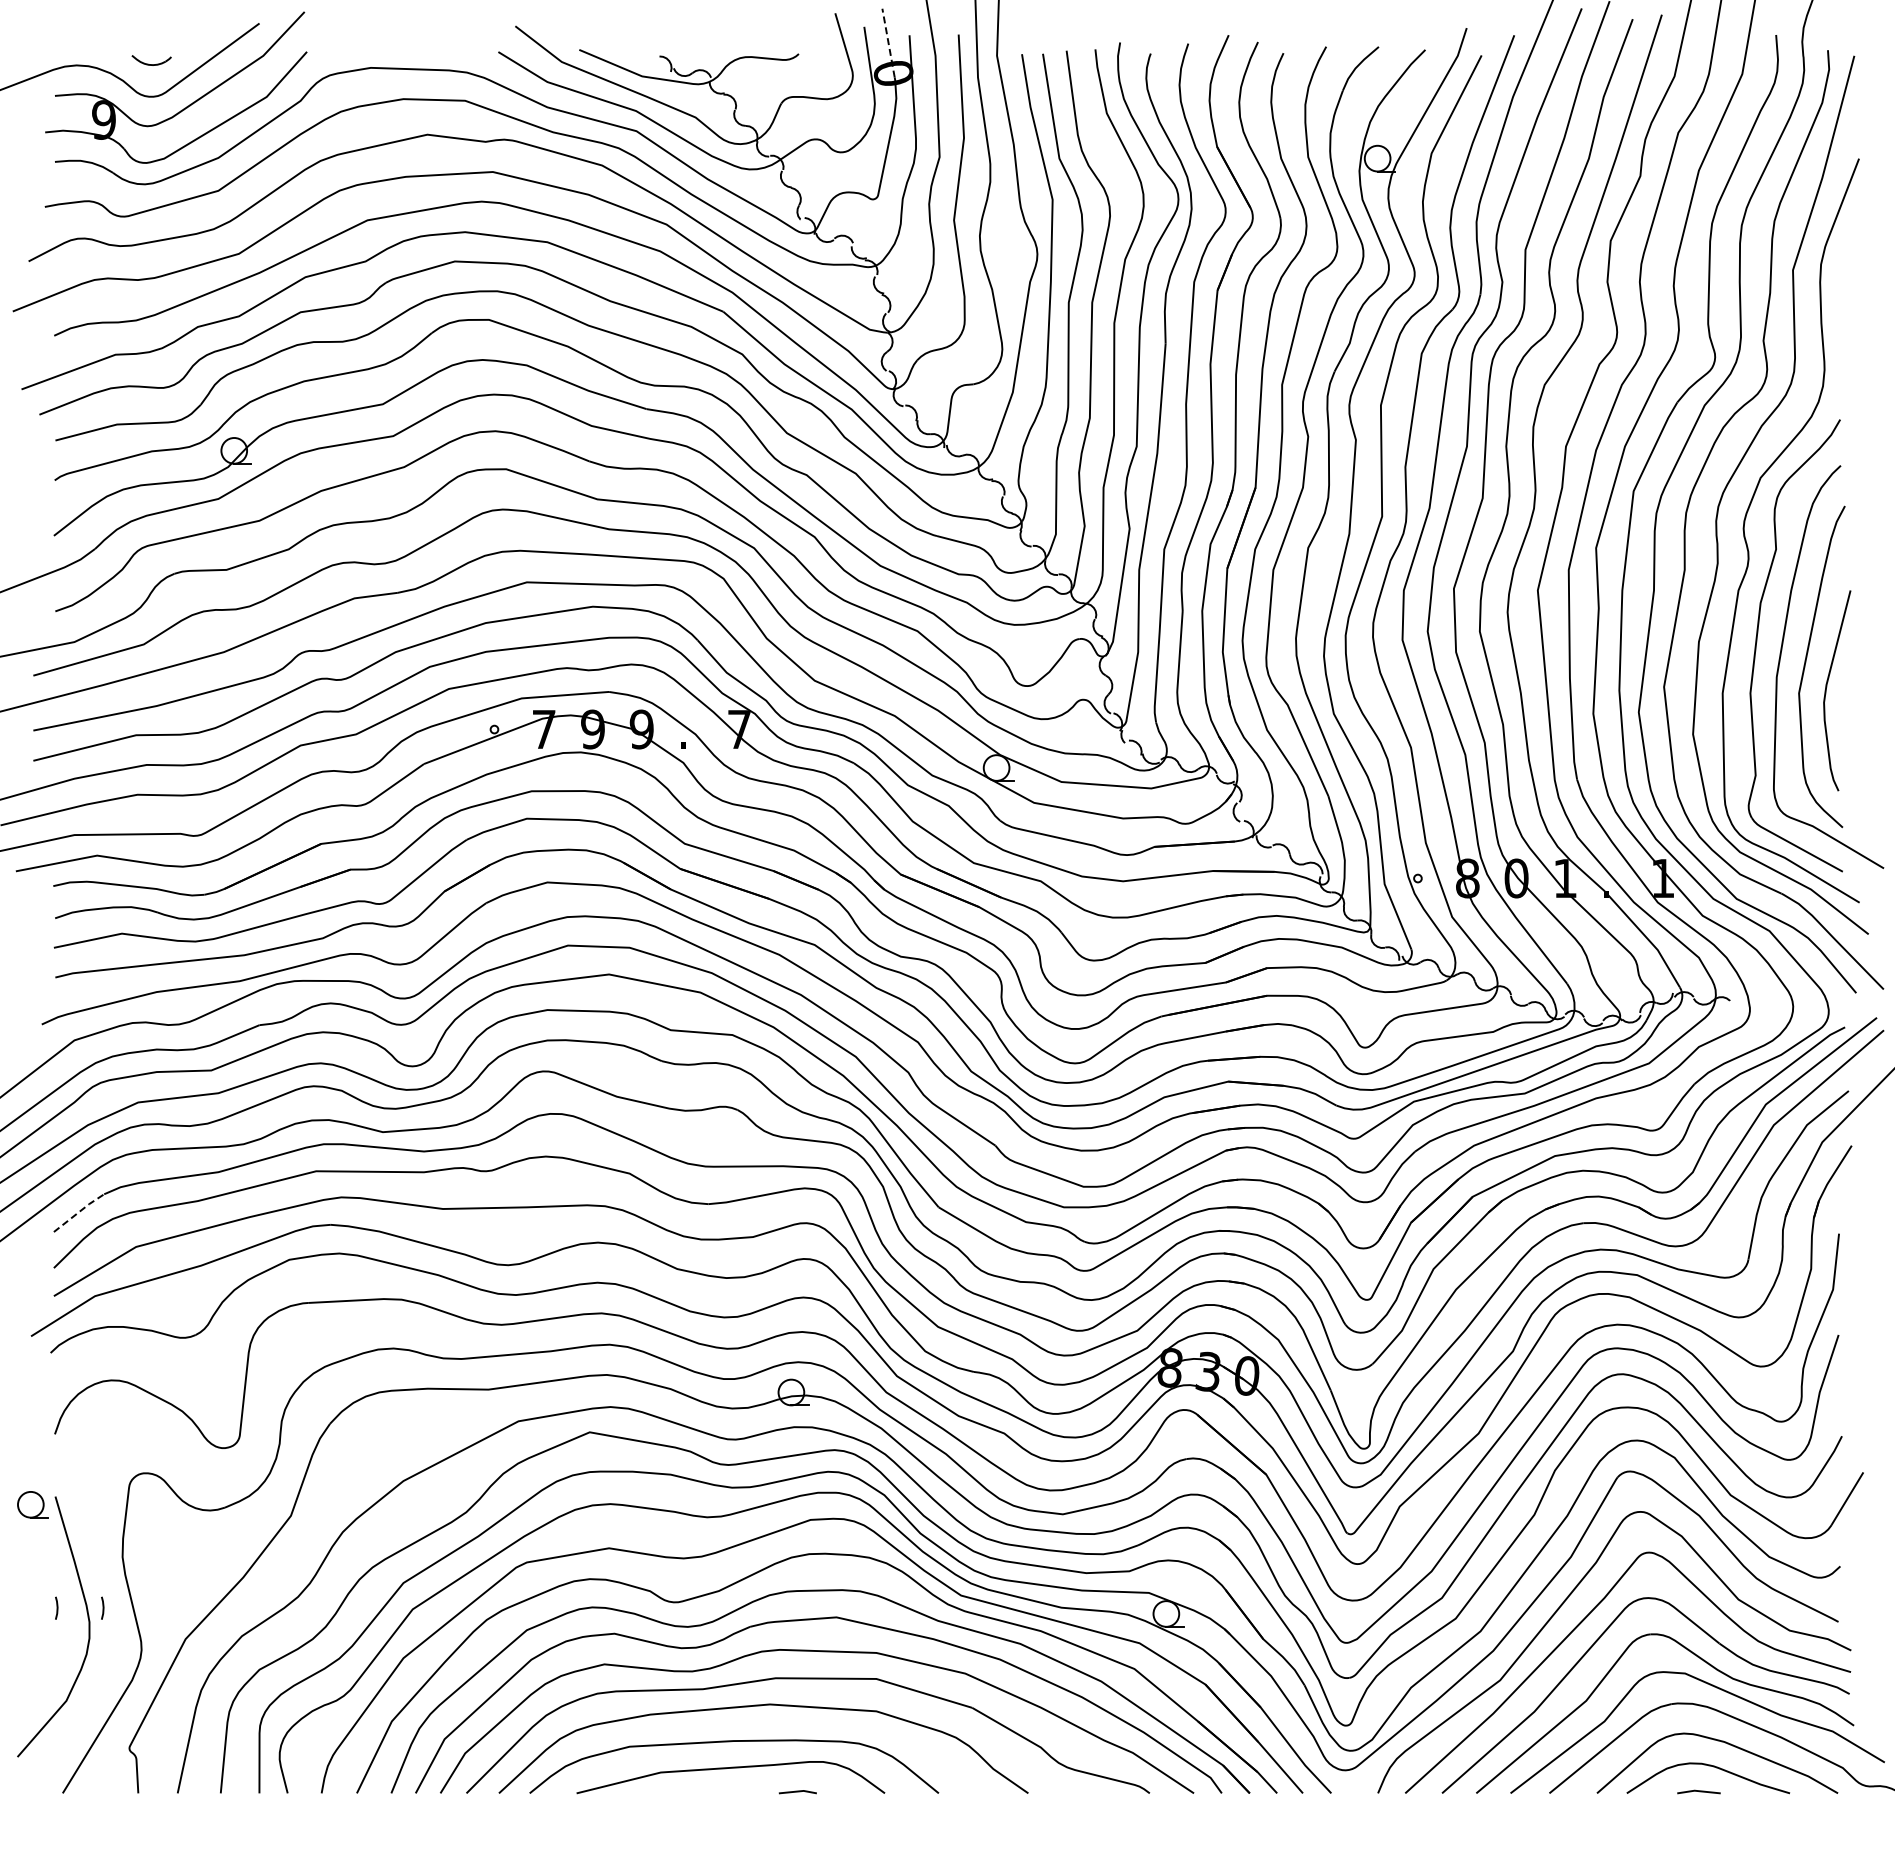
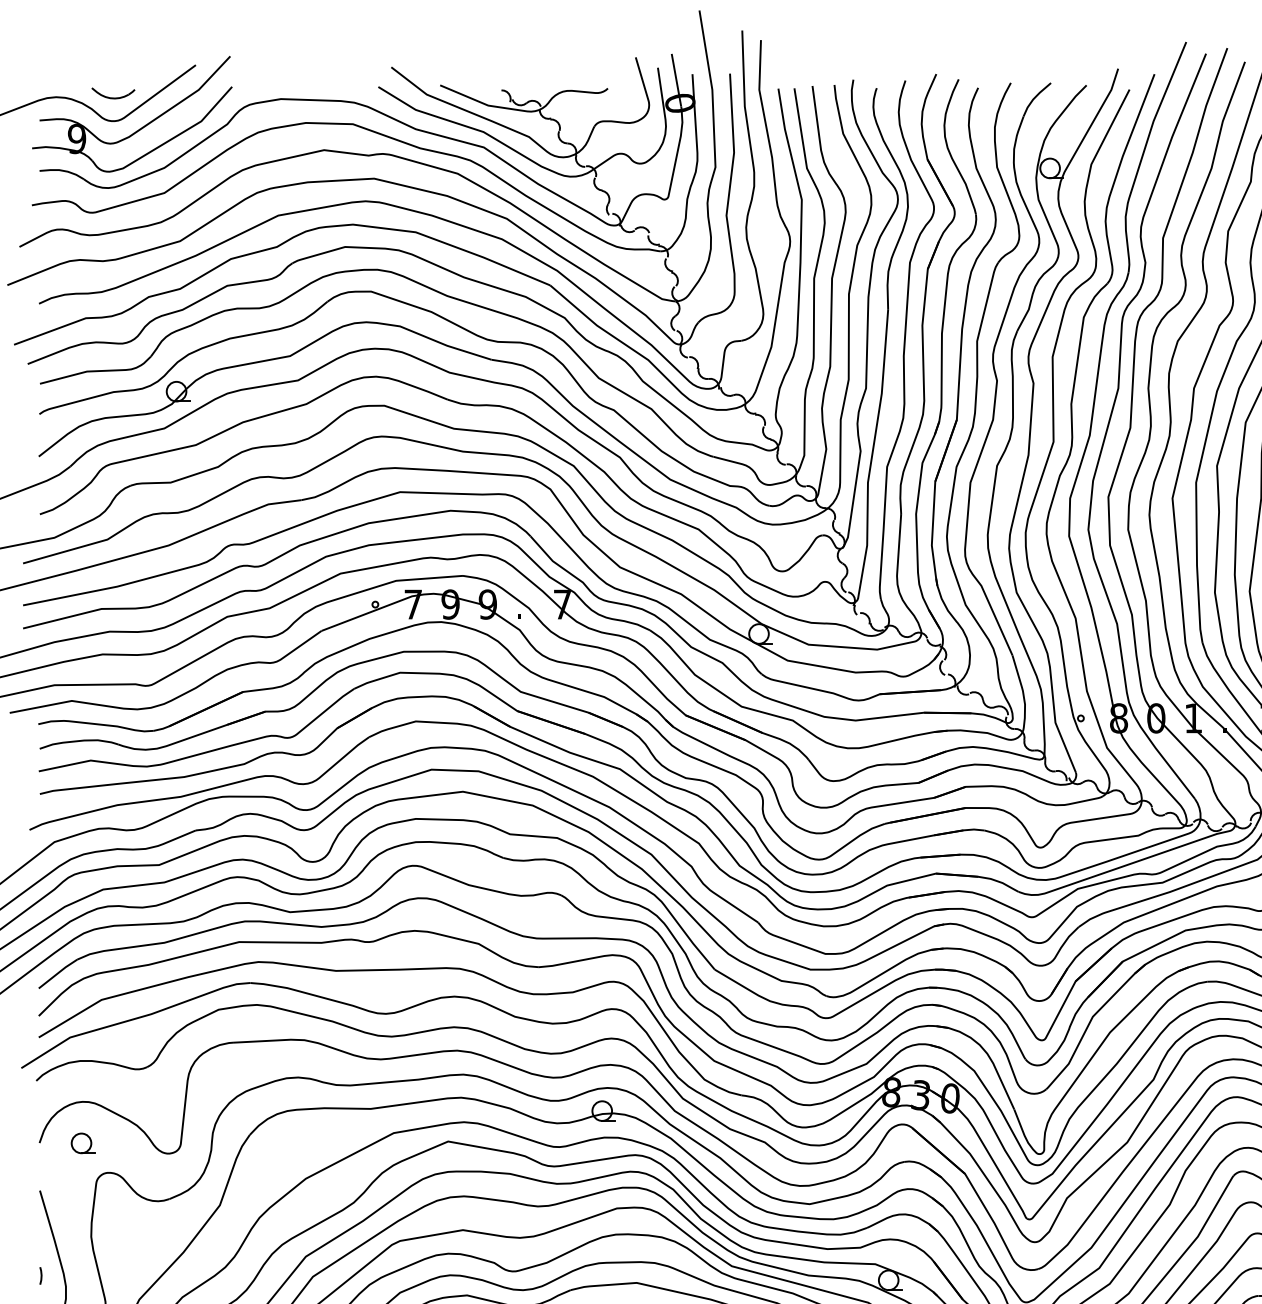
line: (888, 43) -> (676, 80), dashed -> solid
part: (151, 60) -> (113, 93), size x1.43
line: (79, 1212) -> (58, 973), dashed -> solid
part: (32, 1504) -> (82, 1143), moved
line: (102, 1607) -> (75, 1275), removed

